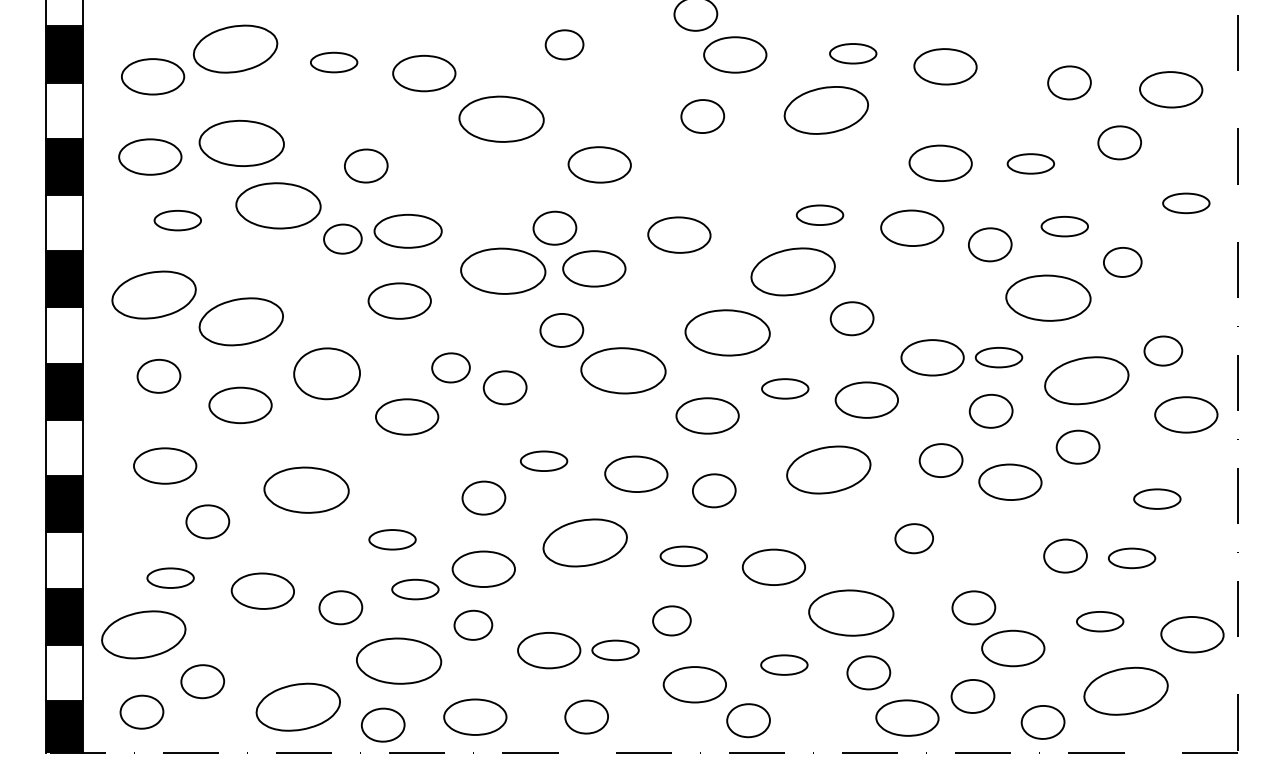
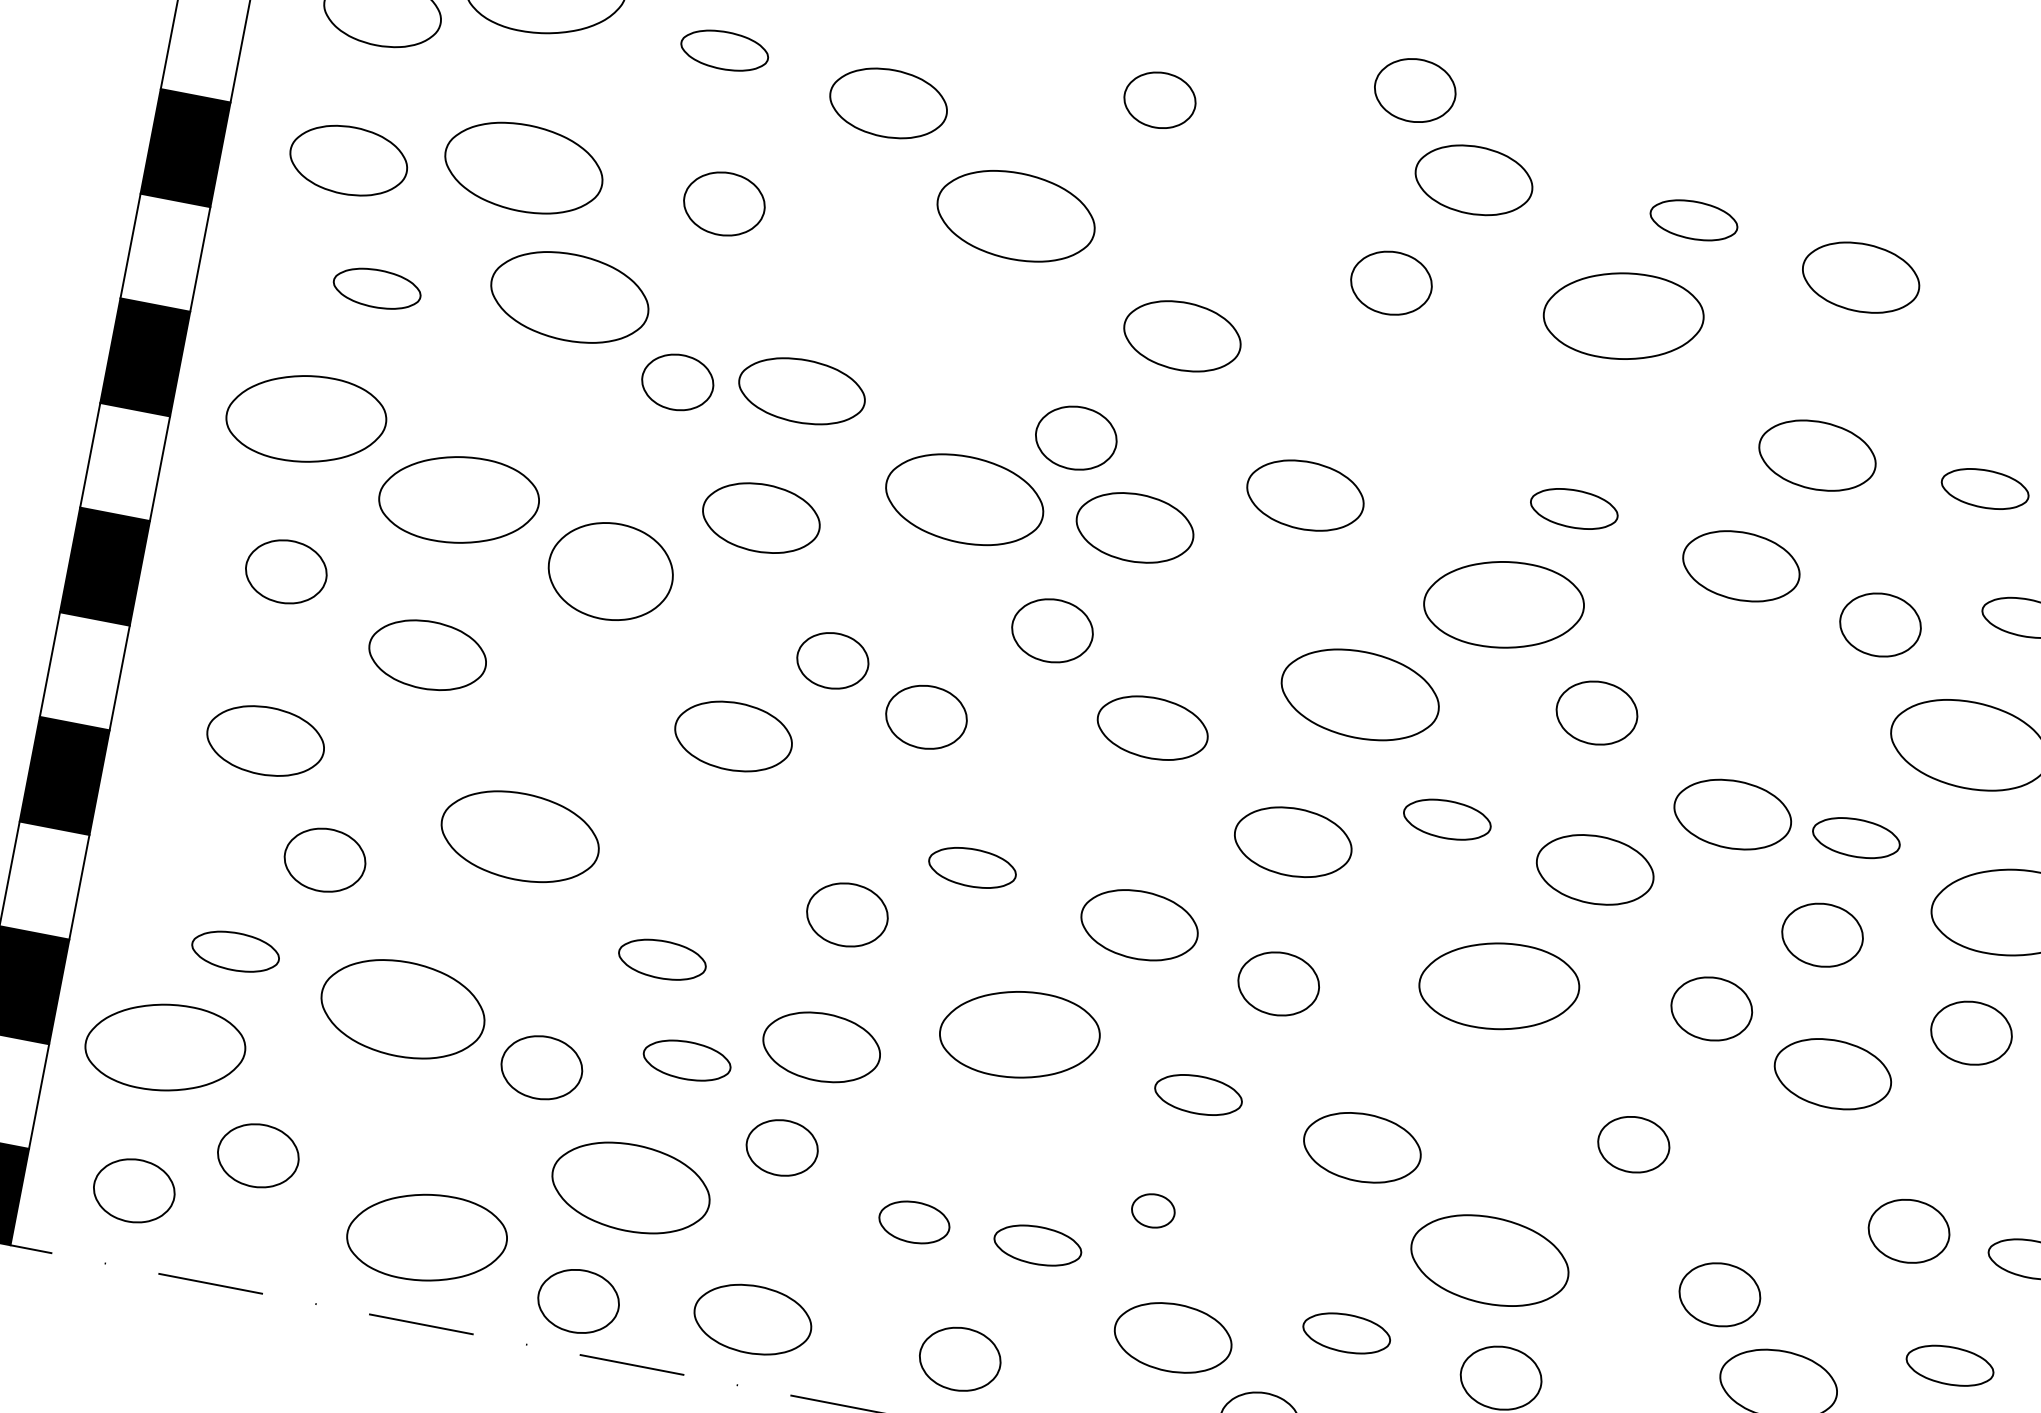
part: (366, 165) -> (725, 203), moved
part: (623, 370) -> (1152, 727), size x0.7
part: (326, 373) -> (609, 570), moved
part: (262, 590) -> (402, 1007), size x1.4
part: (671, 620) -> (1152, 1209), size x0.6
part: (549, 650) -> (914, 1222), size x0.6

